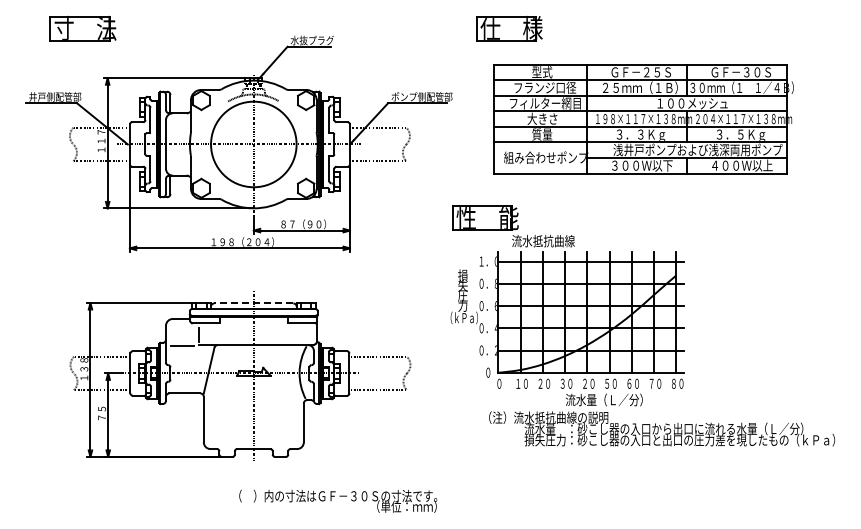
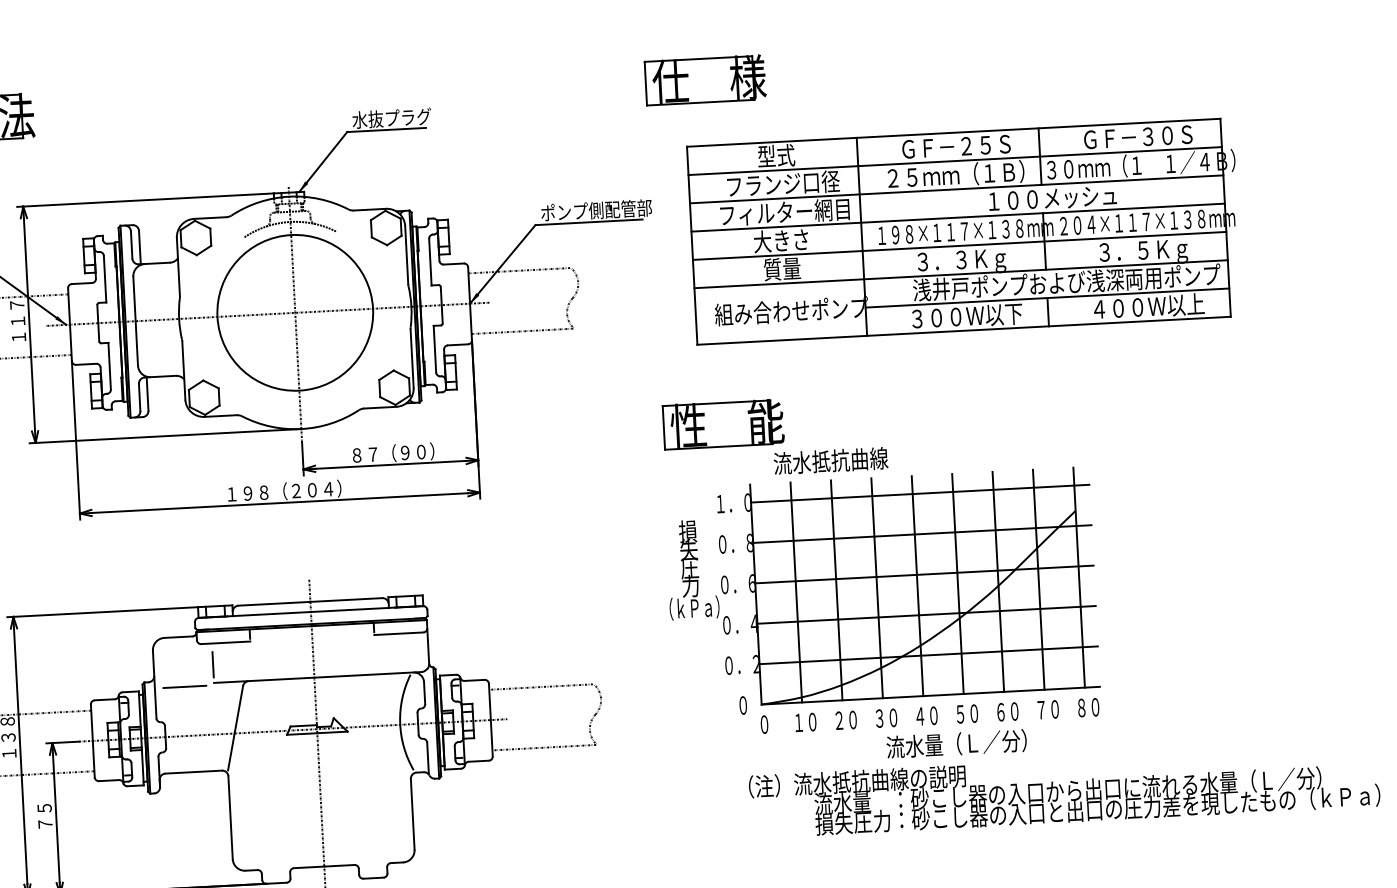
part: (509, 28) -> (705, 79), moved
part: (643, 119) -> (964, 232), moved
line: (253, 303) -> (309, 601), dashed -> solid
text: (585, 383) -> (920, 715), ２０ -> ４０

